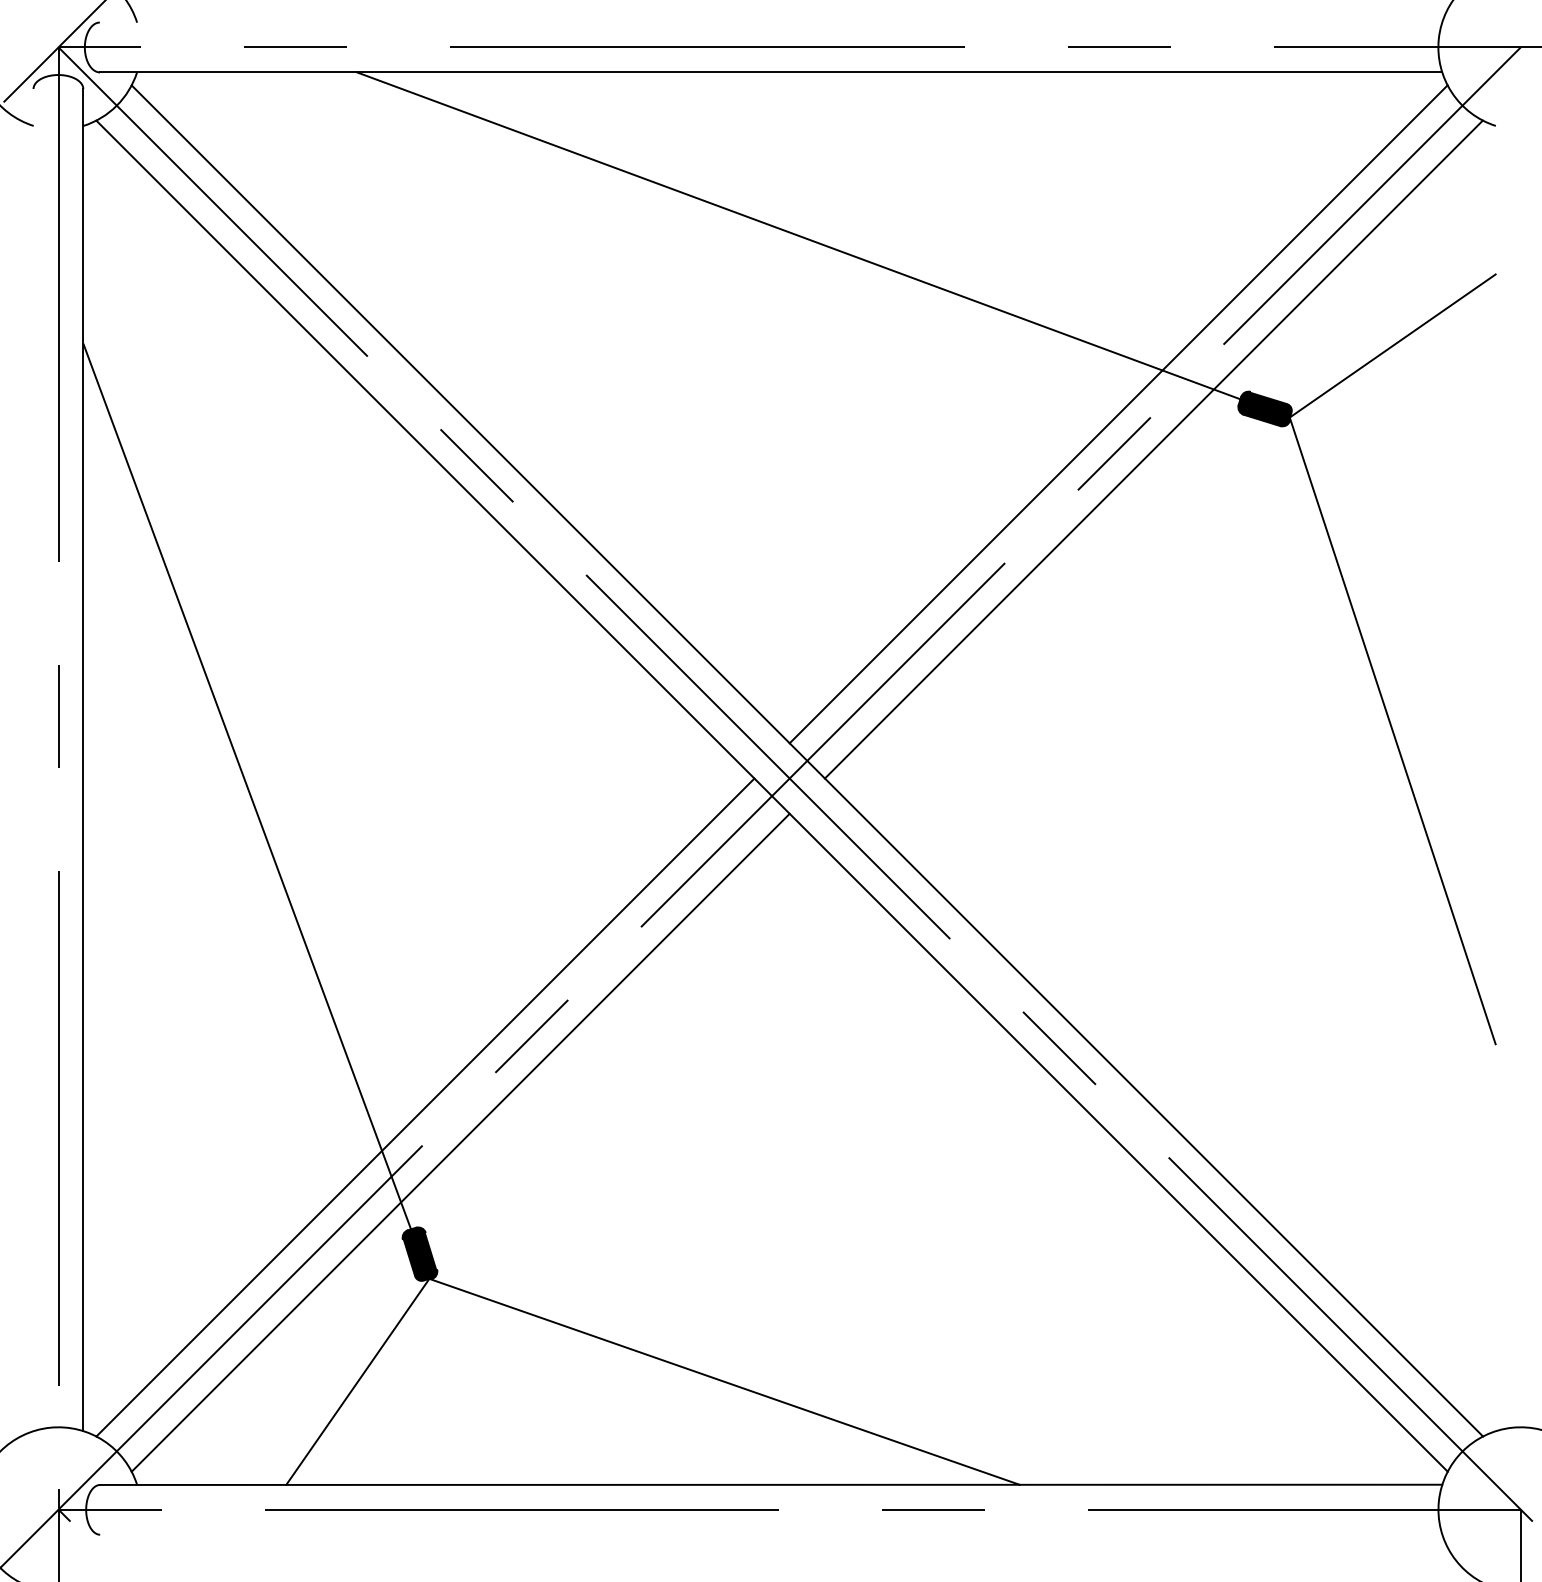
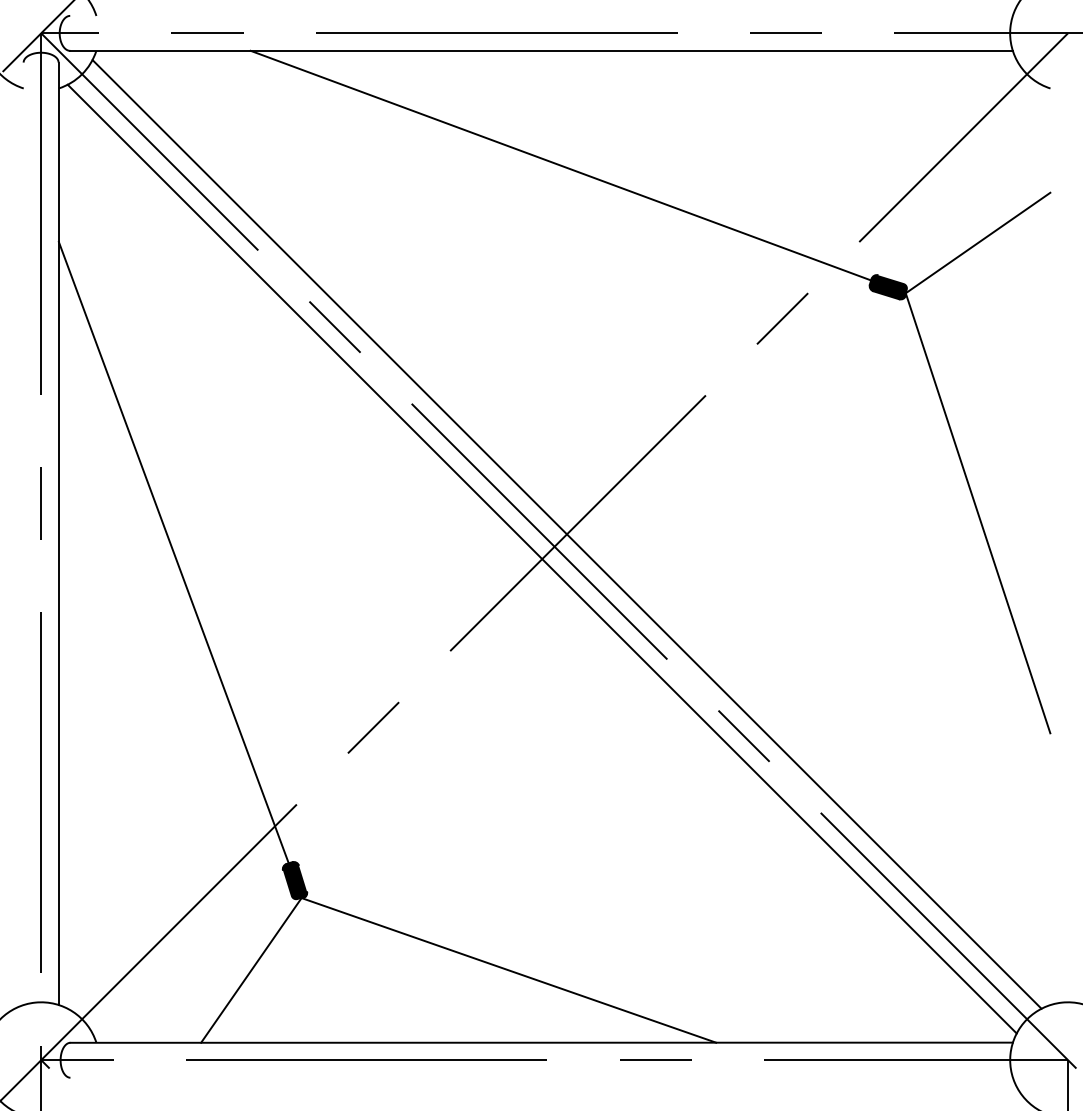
line: (1118, 414) -> (785, 291), removed
line: (1153, 449) -> (810, 315), removed
line: (425, 1107) -> (298, 777), removed
line: (460, 1142) -> (323, 802), removed

